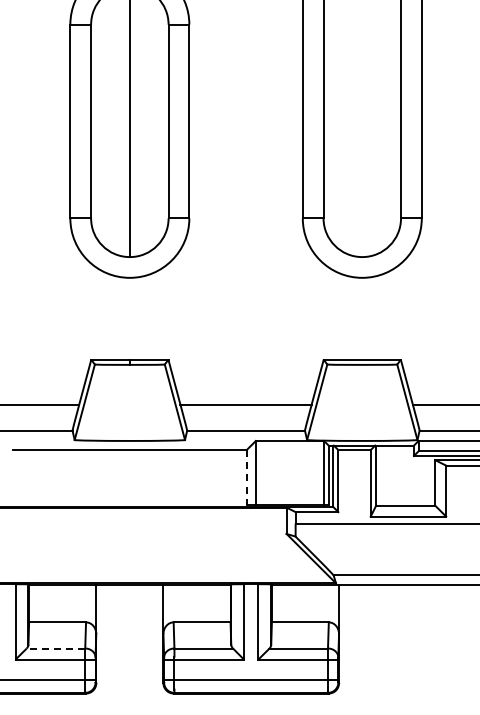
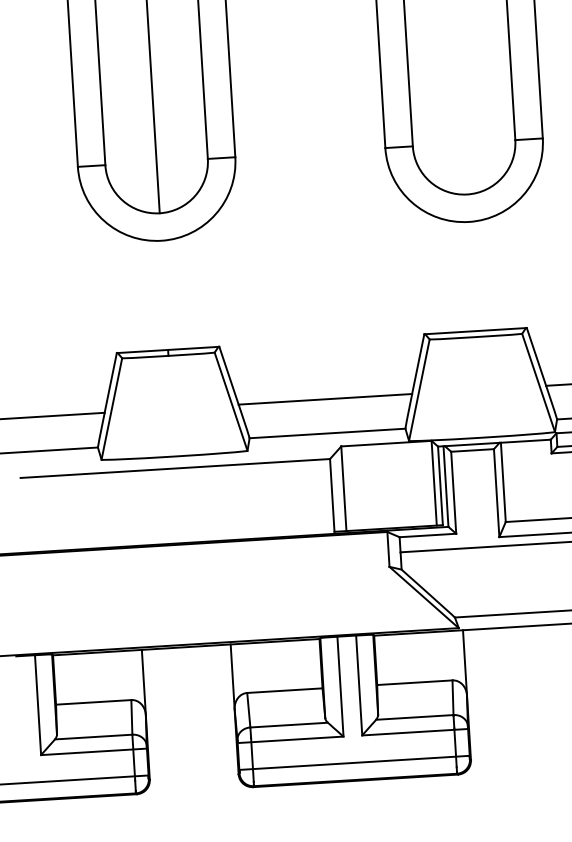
line: (246, 477) -> (331, 495), dashed -> solid
line: (55, 648) -> (93, 737), dashed -> solid

